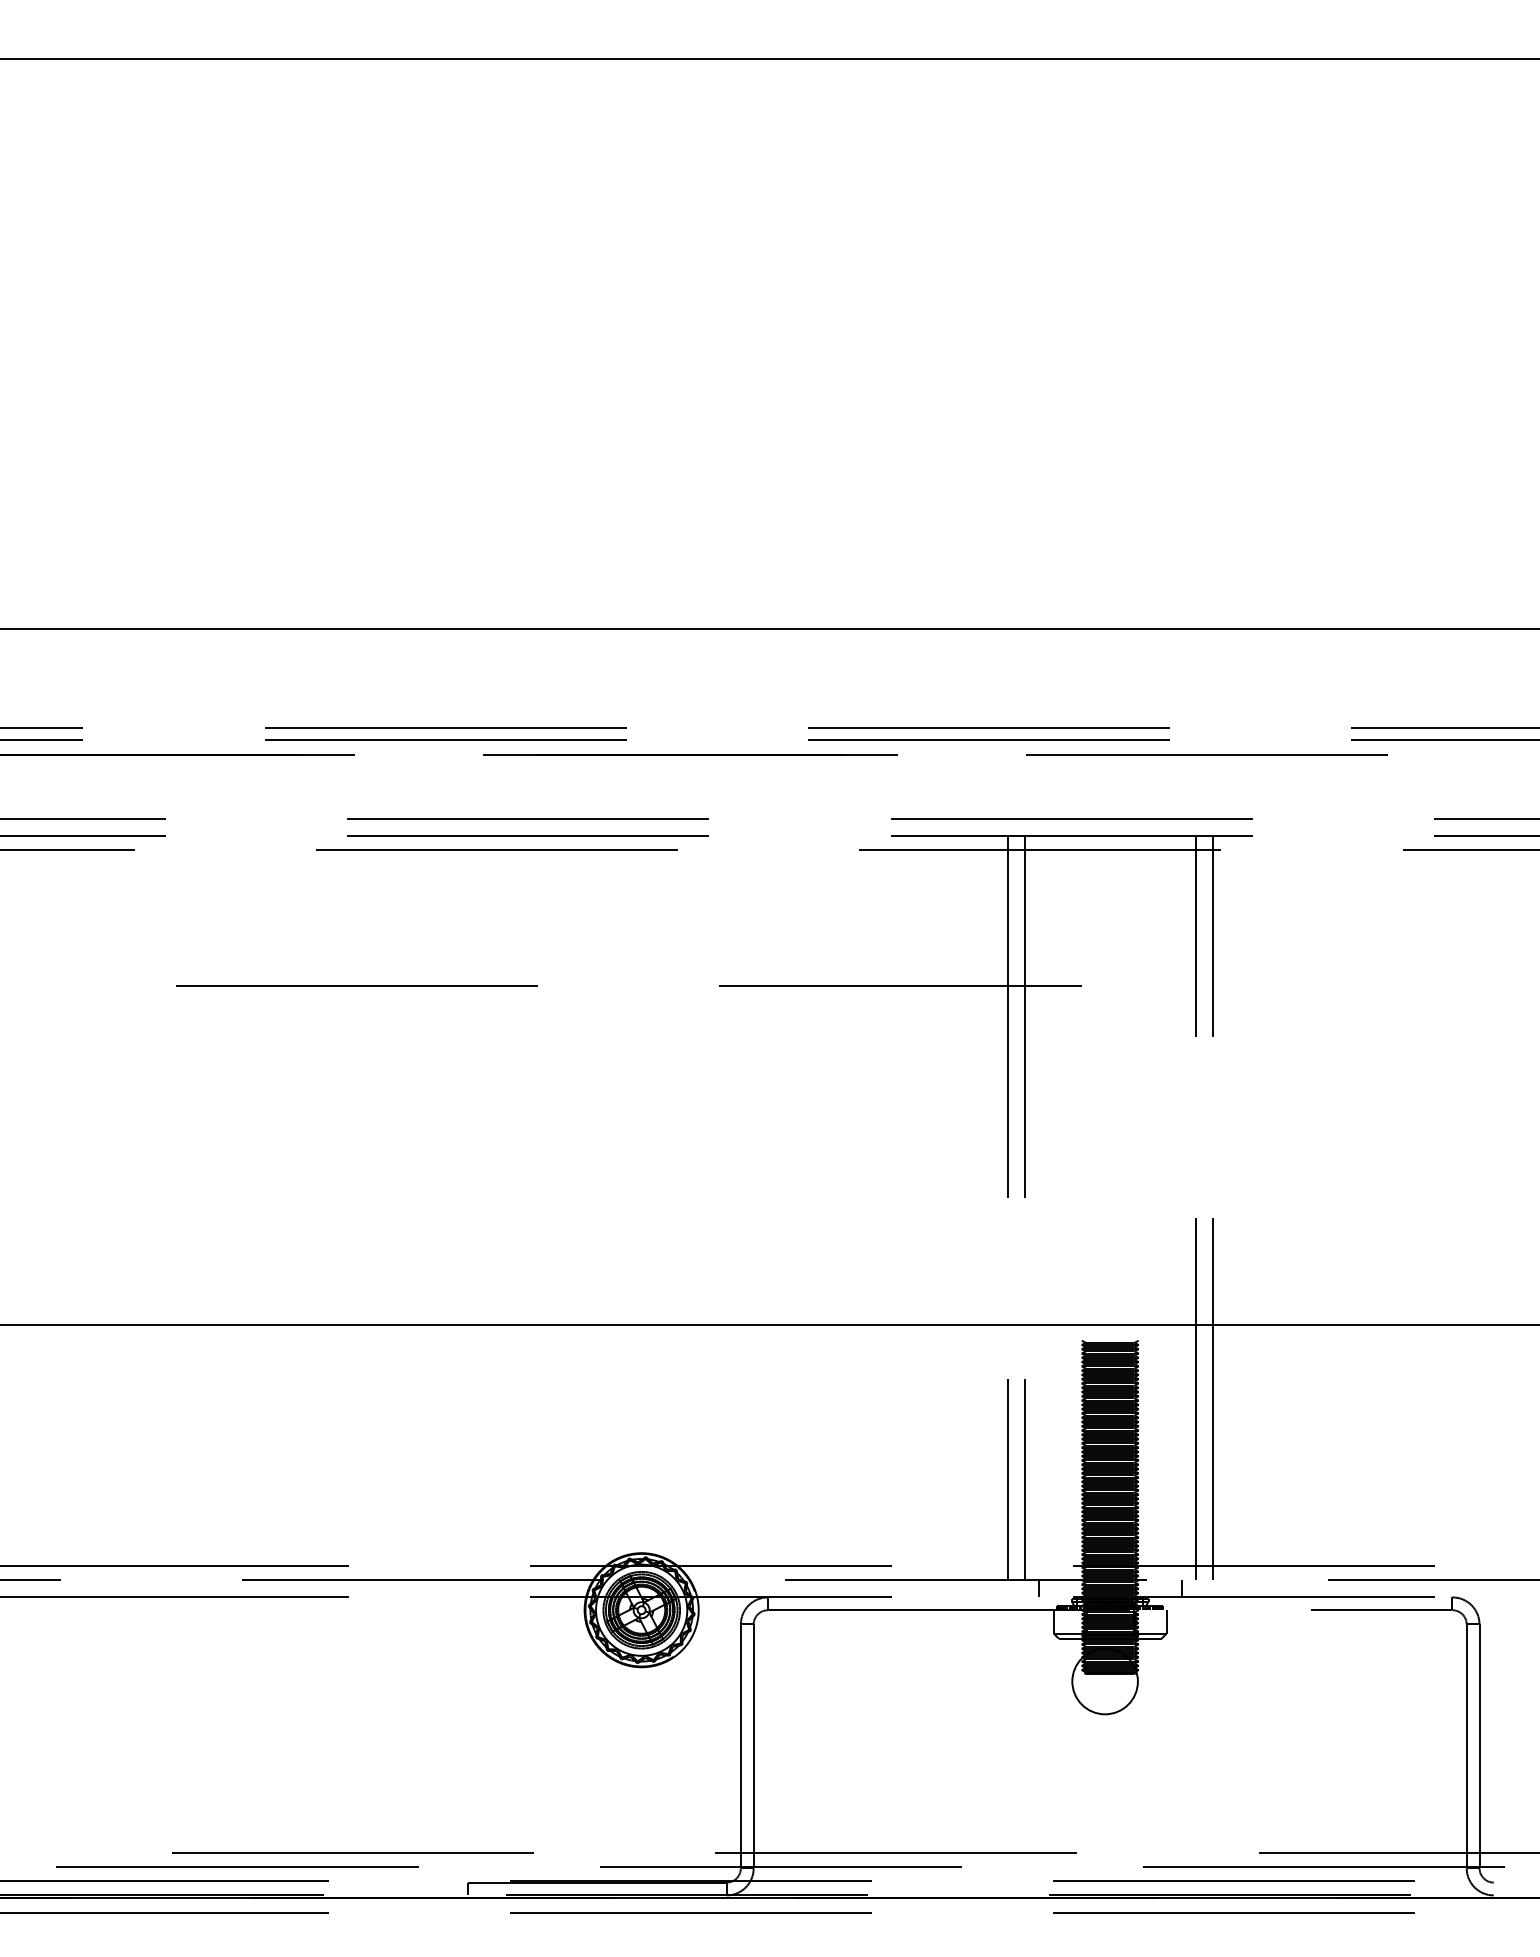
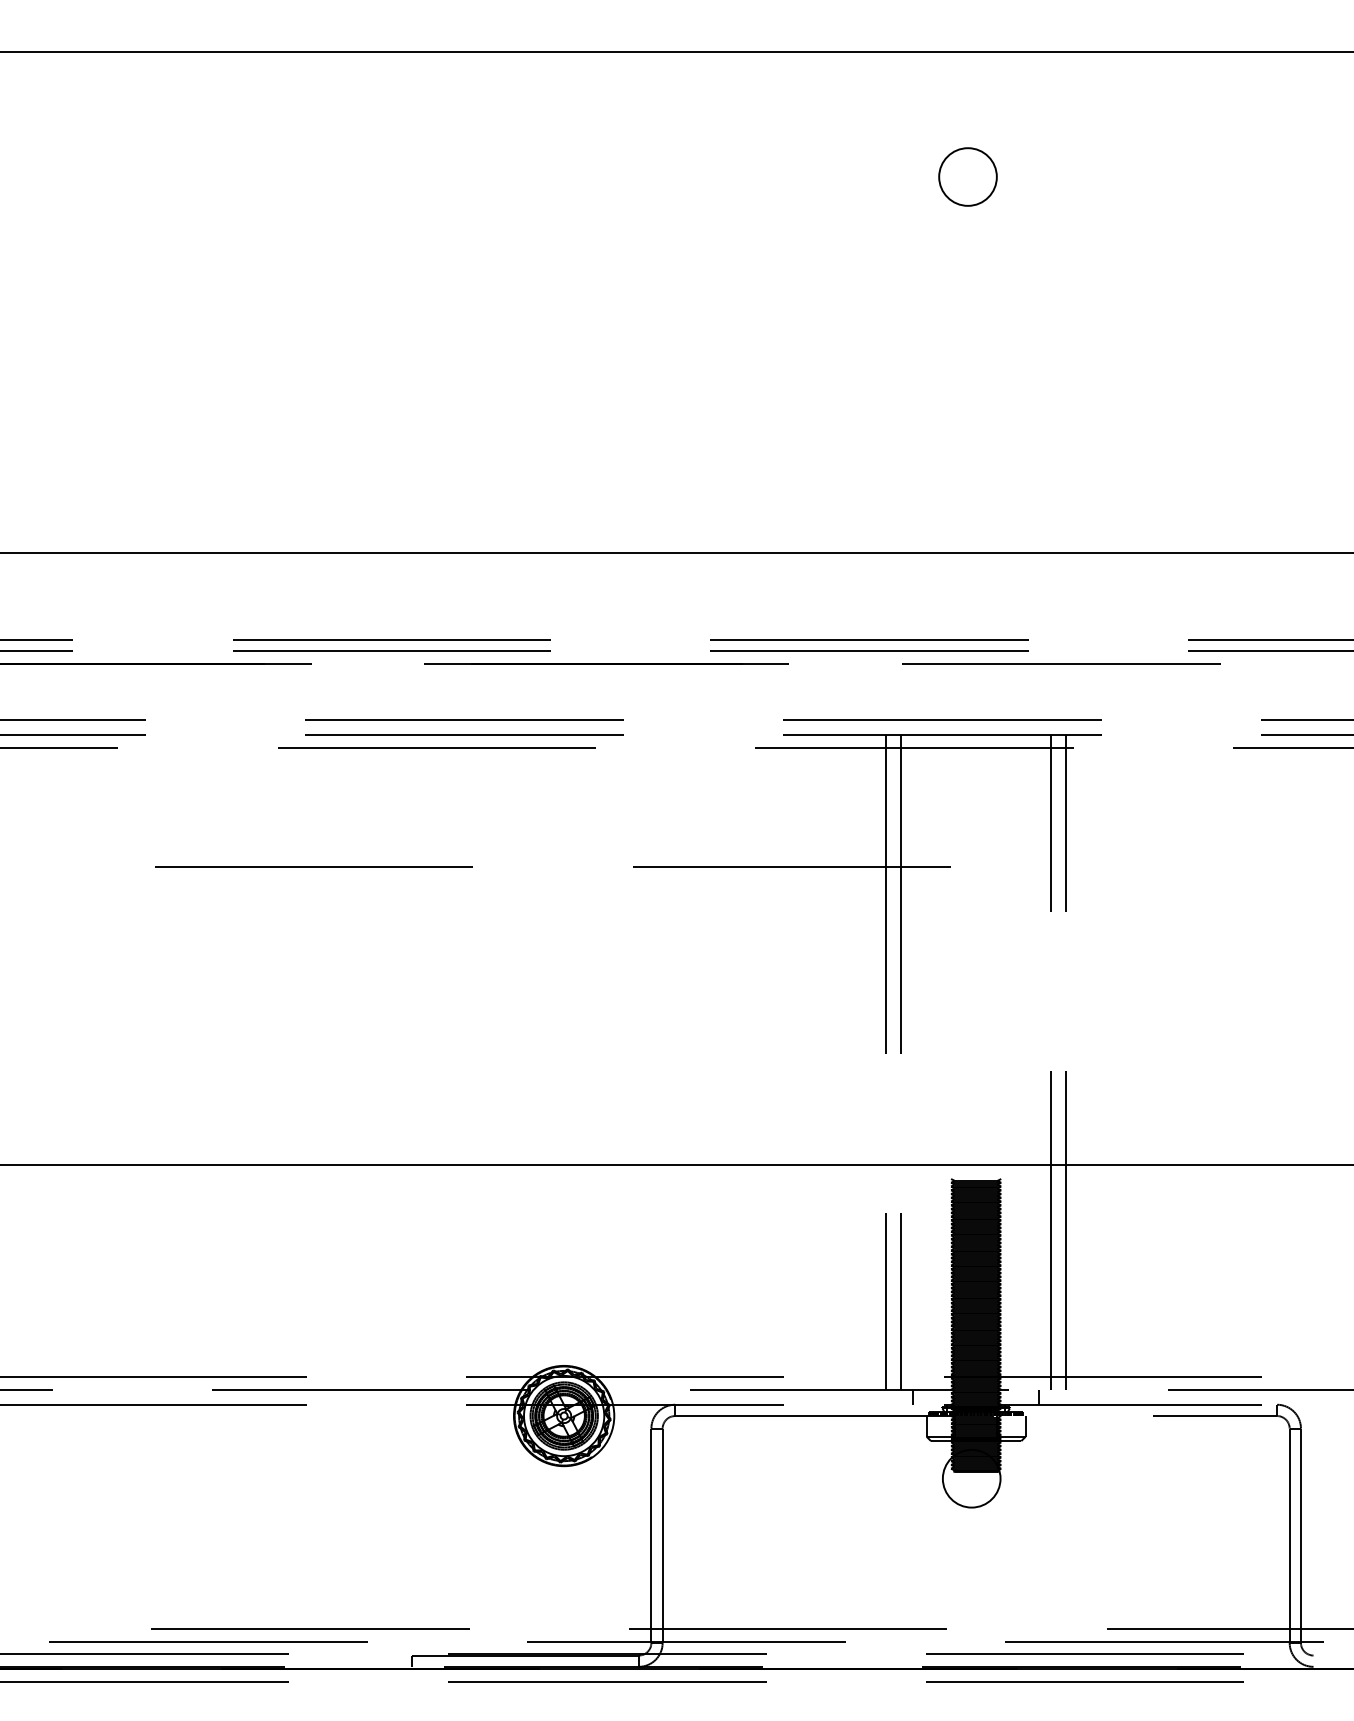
circle: (1100, 200) -> (967, 176), added

